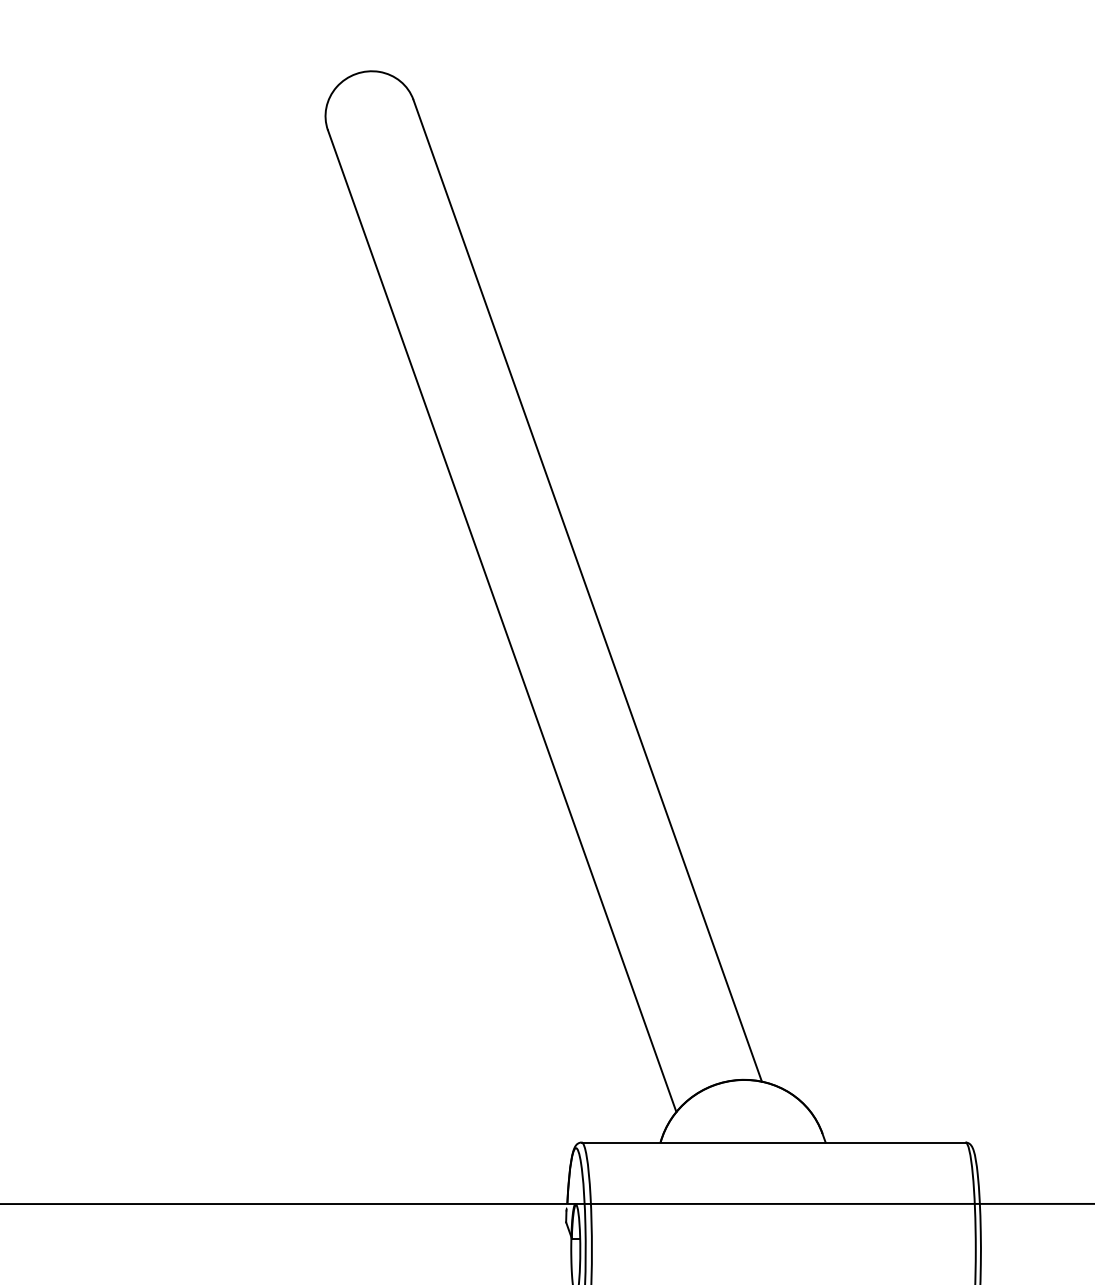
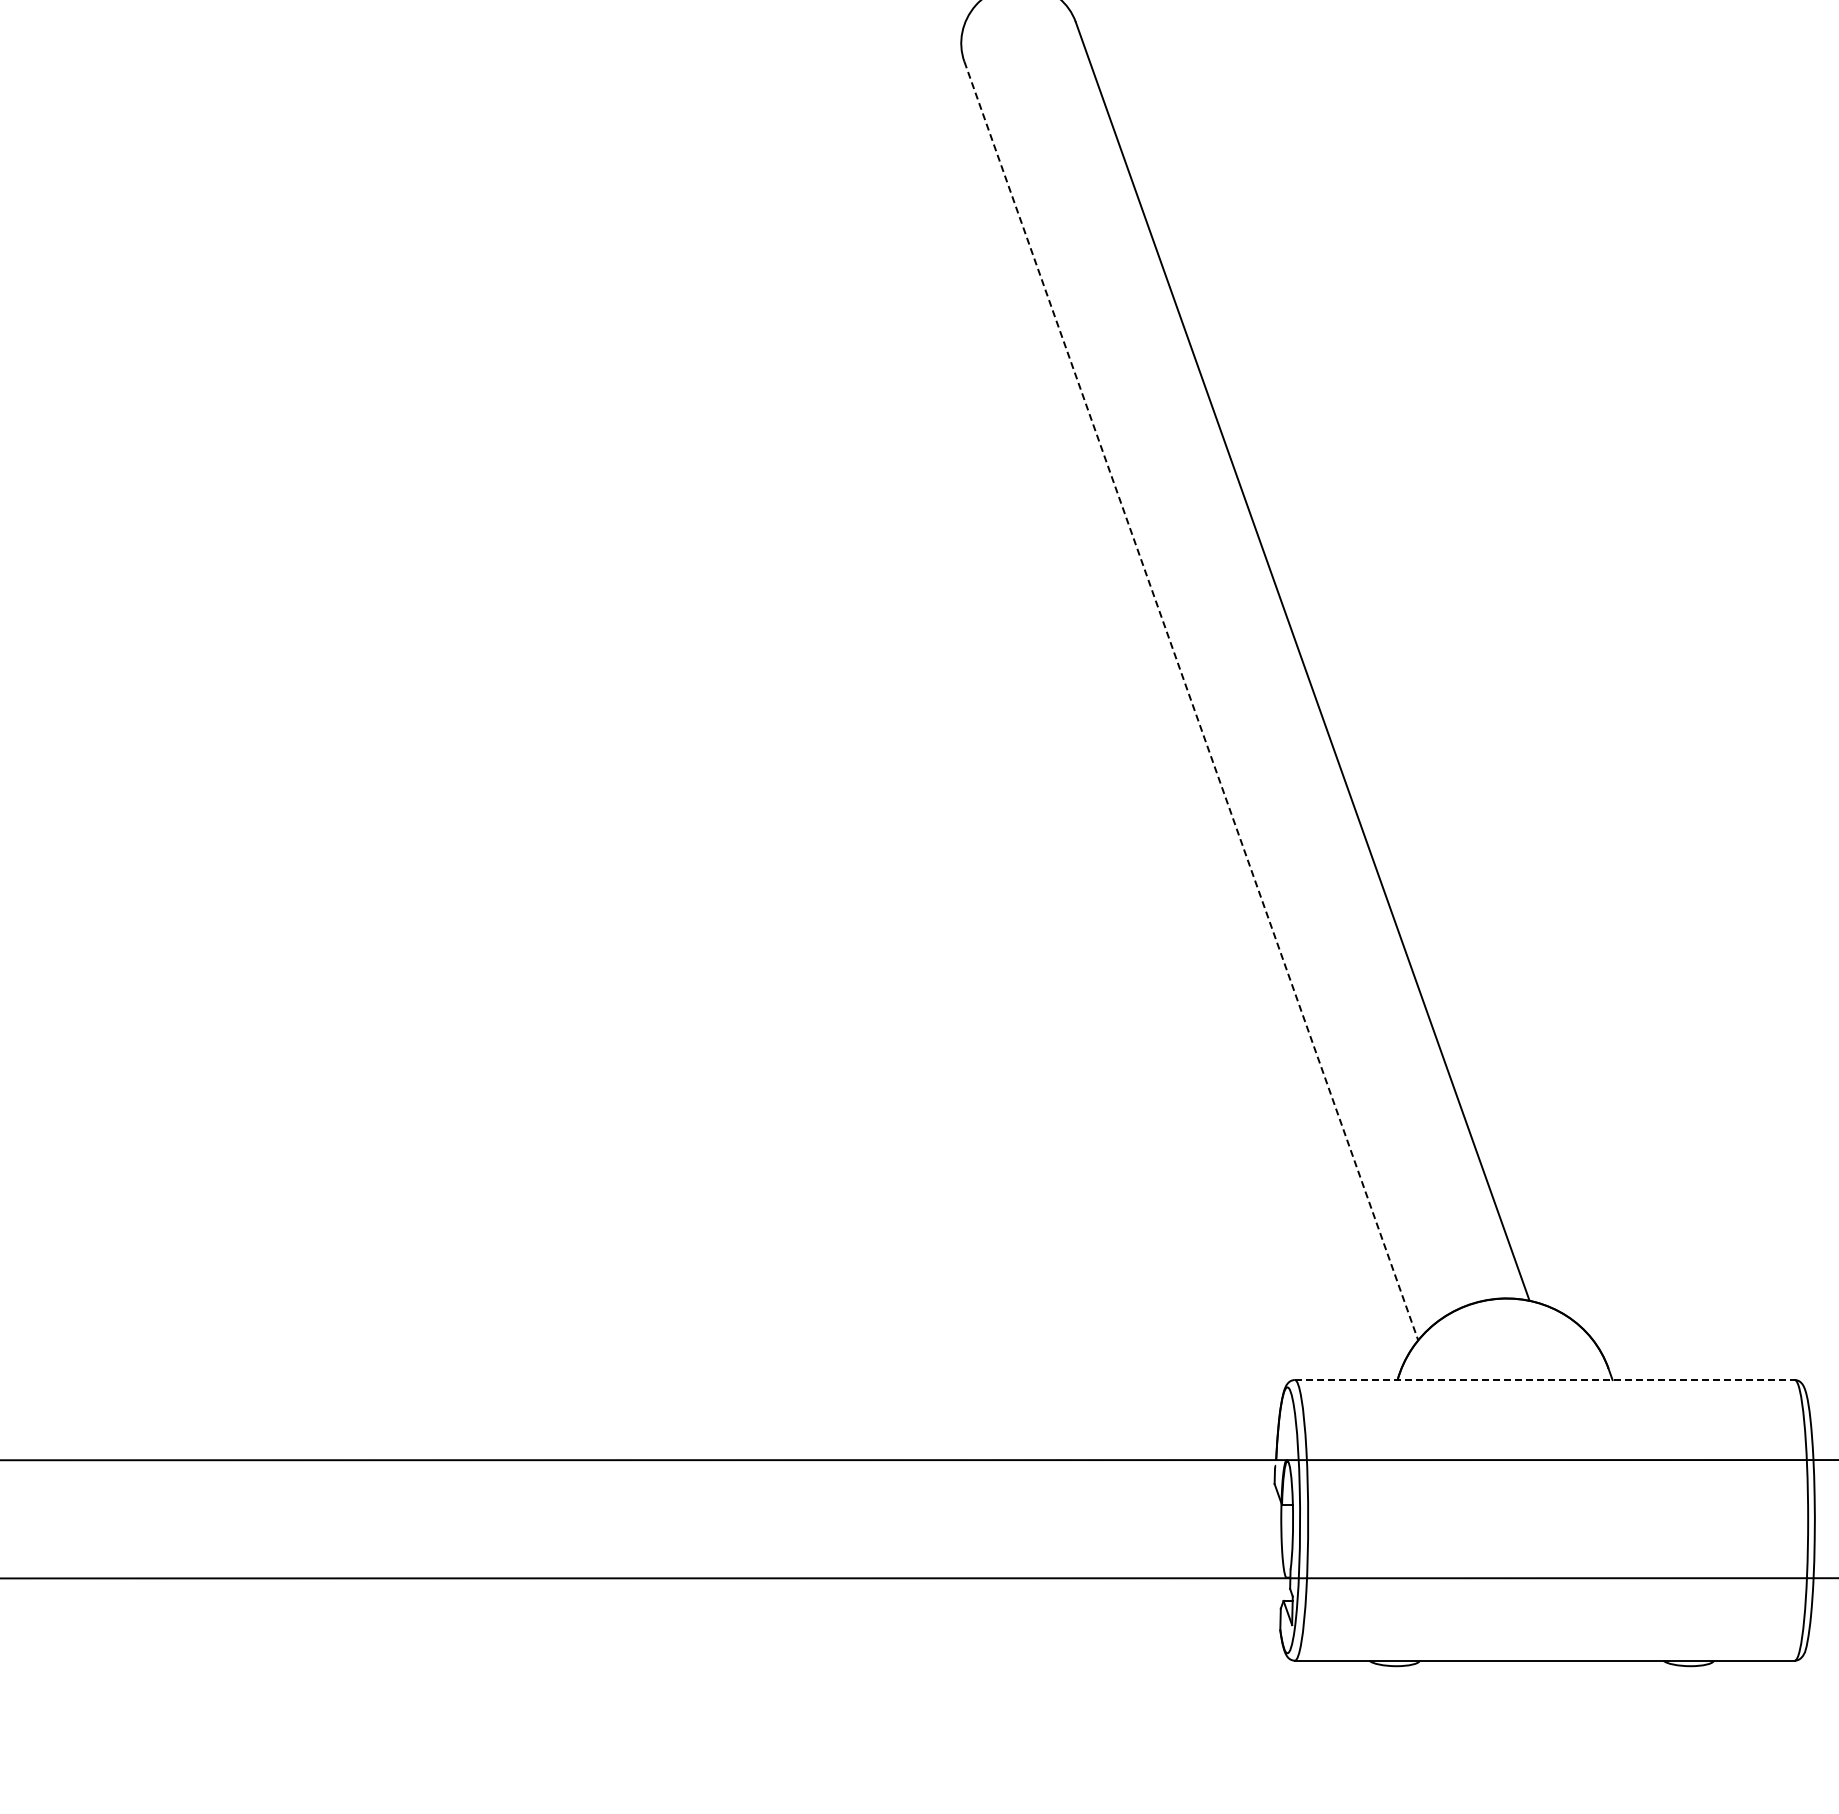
line: (502, 621) -> (1191, 701), solid -> dashed
line: (773, 1142) -> (1544, 1380), solid -> dashed

